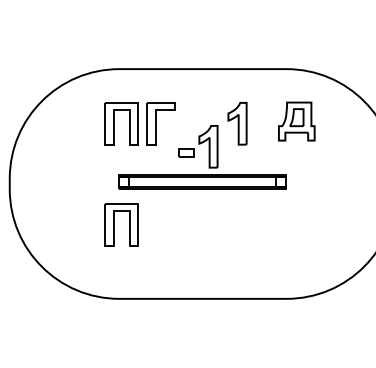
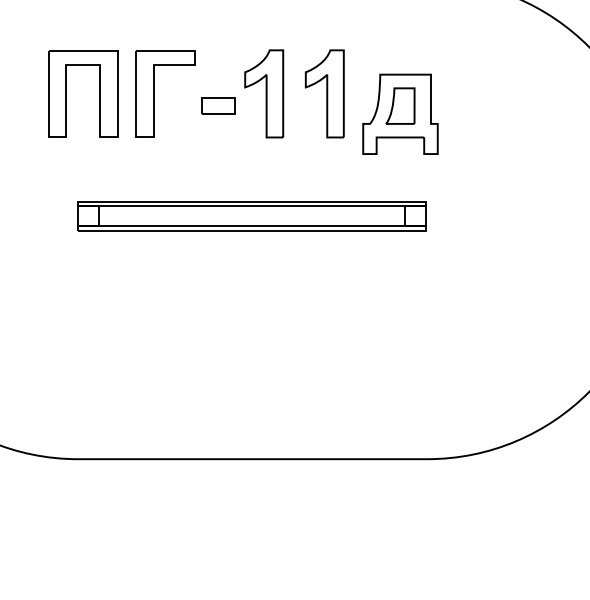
part: (296, 121) -> (399, 114), moved
part: (198, 146) -> (243, 93), moved
part: (114, 224) -> (68, 304), removed

